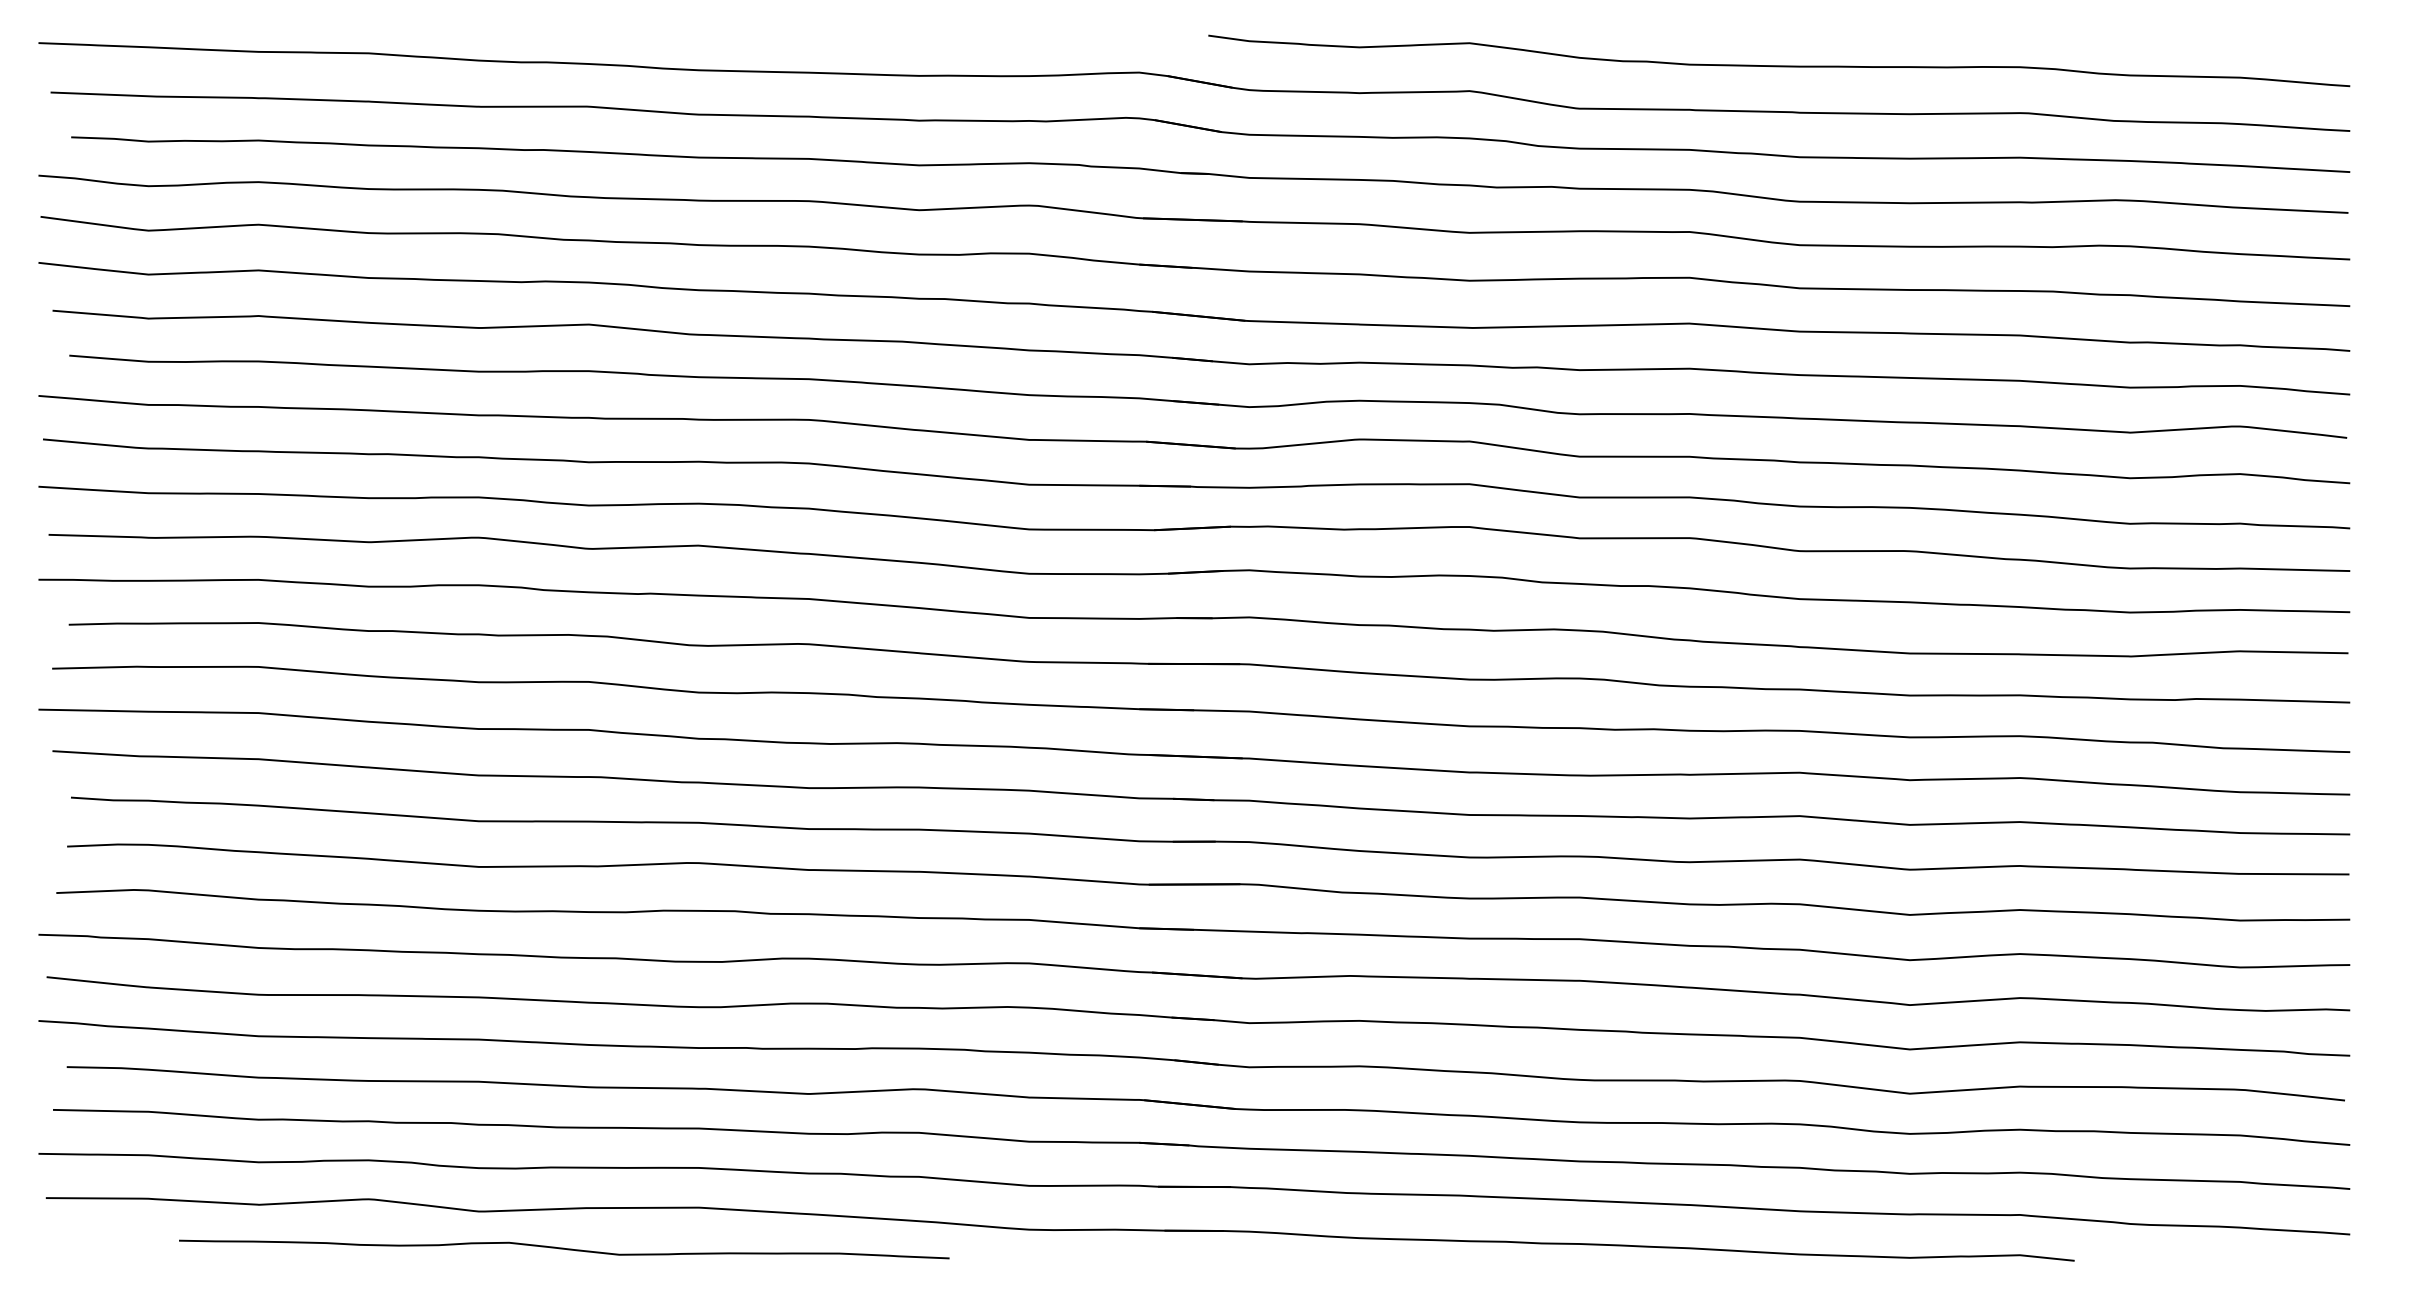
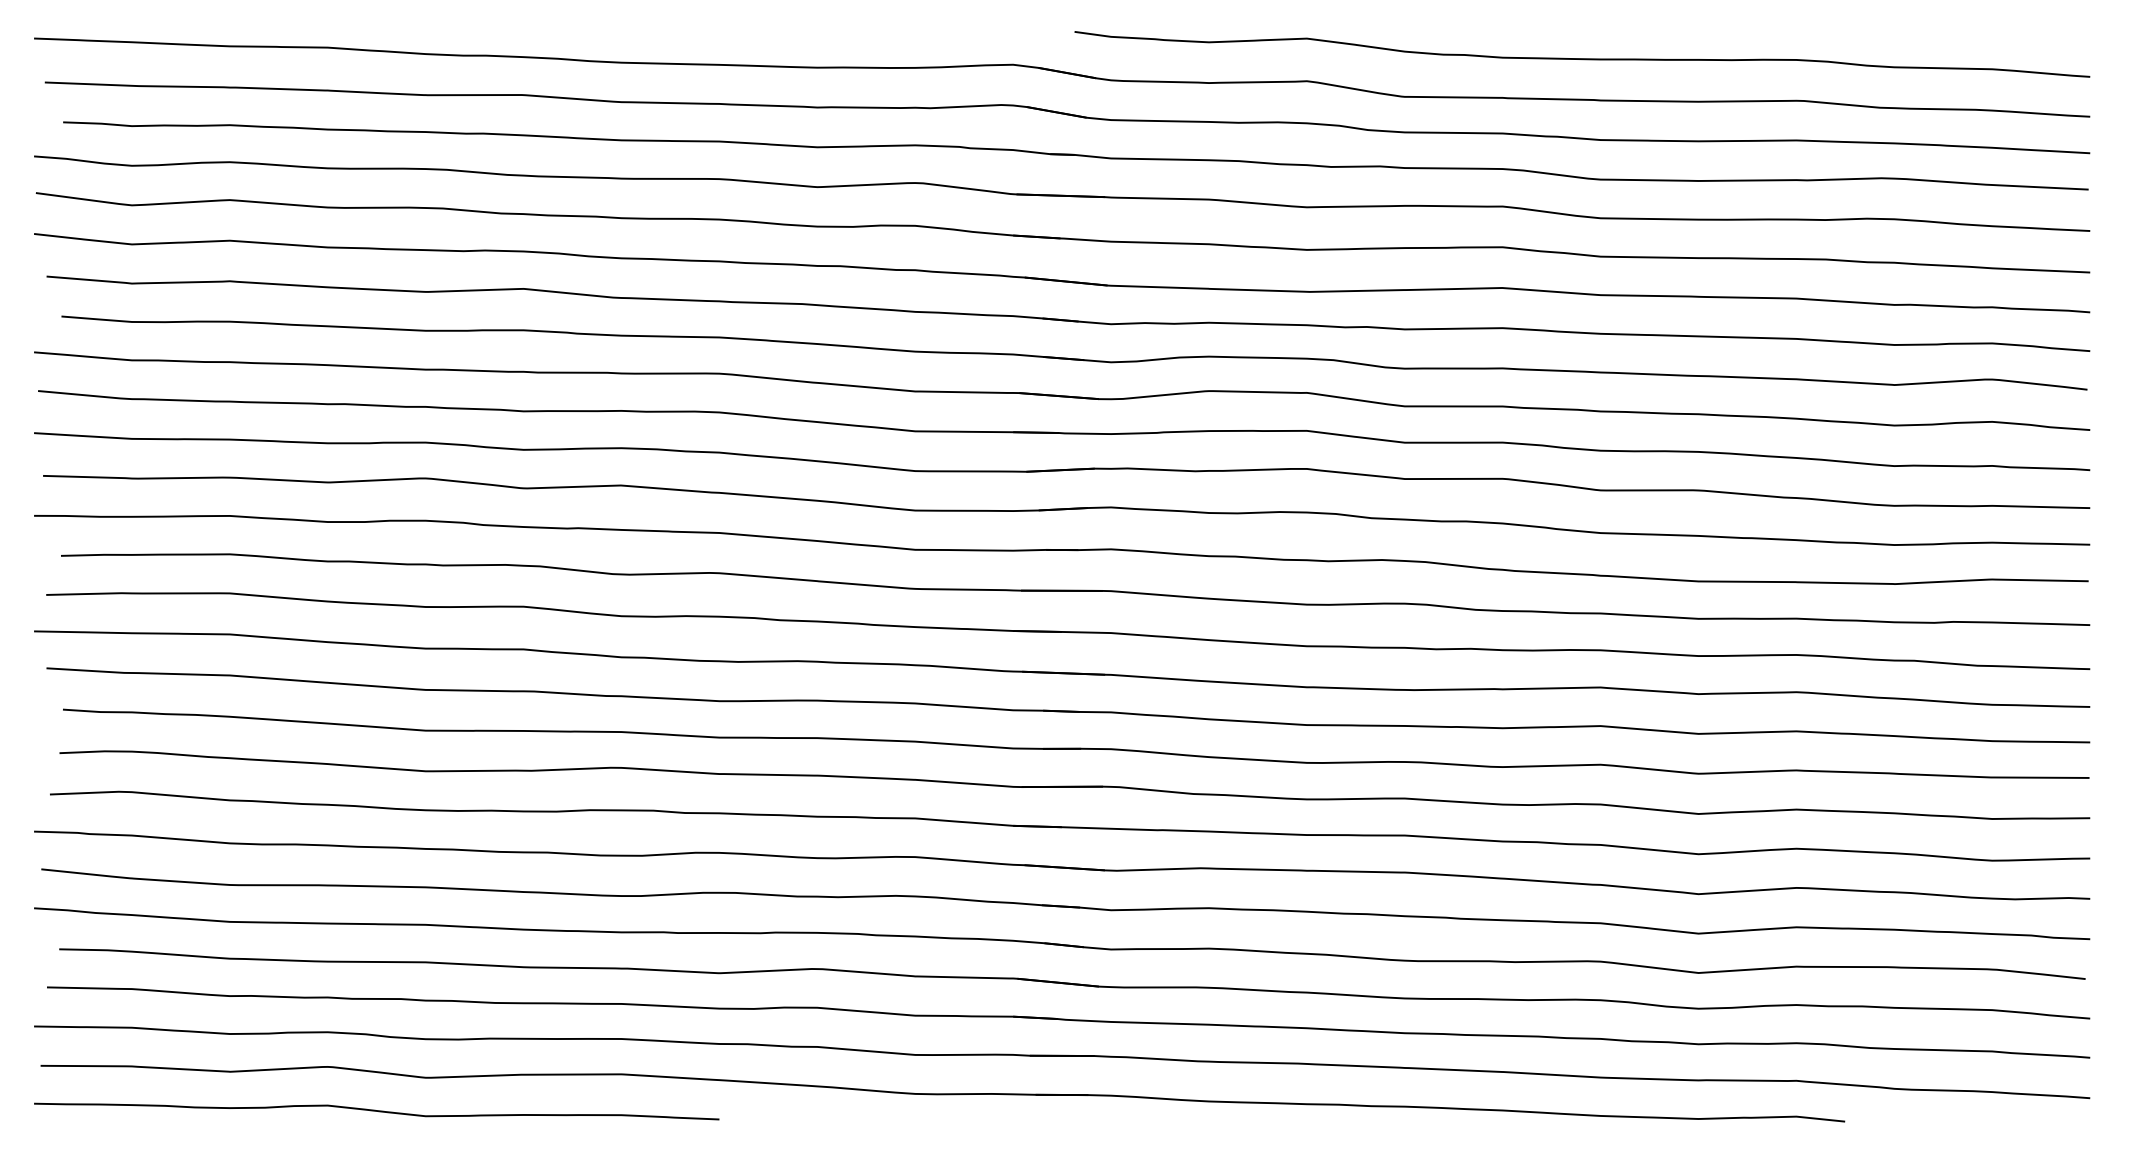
curve: (564, 1249) -> (376, 1111), moved

